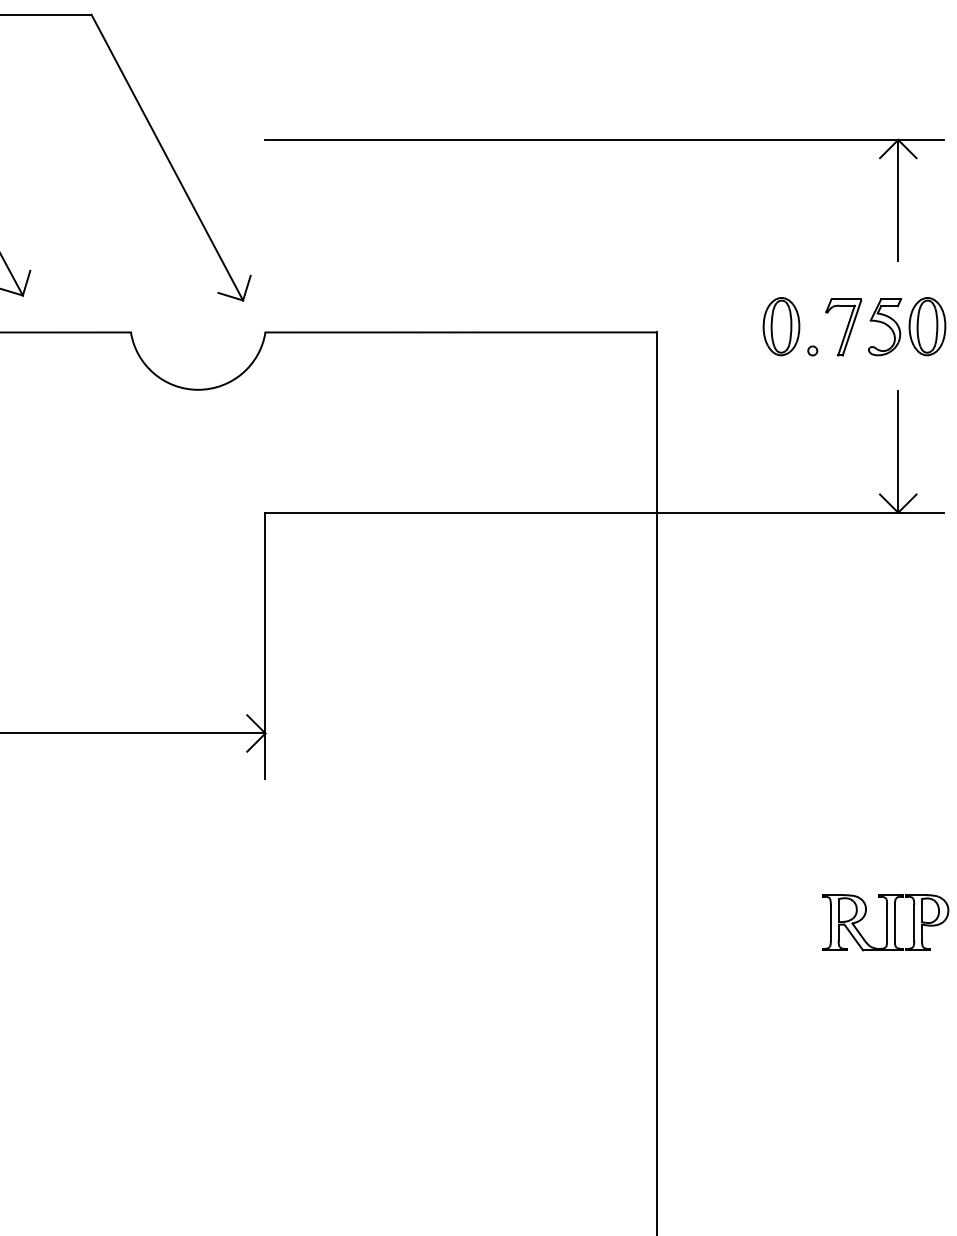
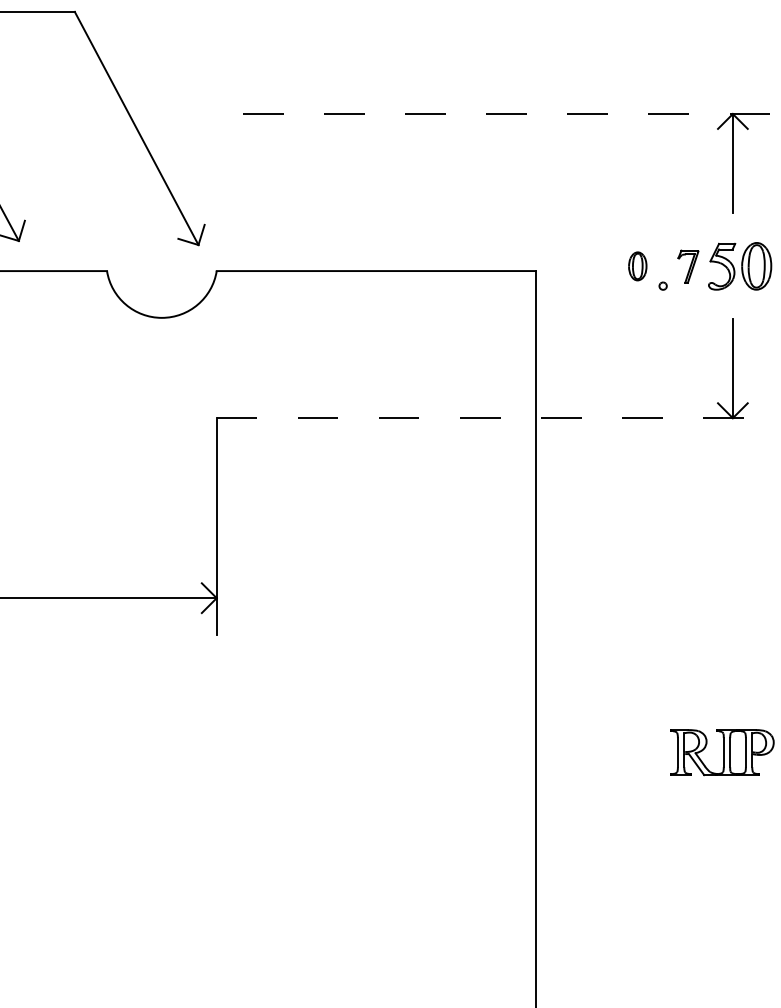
line: (604, 140) -> (493, 114), solid -> dashed
part: (781, 326) -> (637, 266), size x0.6
part: (843, 326) -> (688, 266), size x0.7
line: (604, 513) -> (493, 418), solid -> dashed

